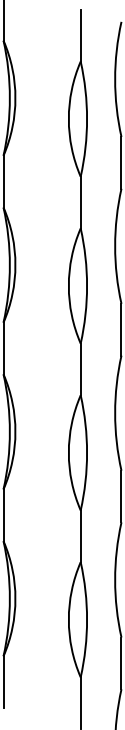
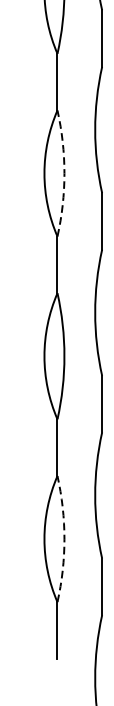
arc: (87, 286) -> (64, 174), solid -> dashed
arc: (87, 619) -> (64, 538), solid -> dashed

